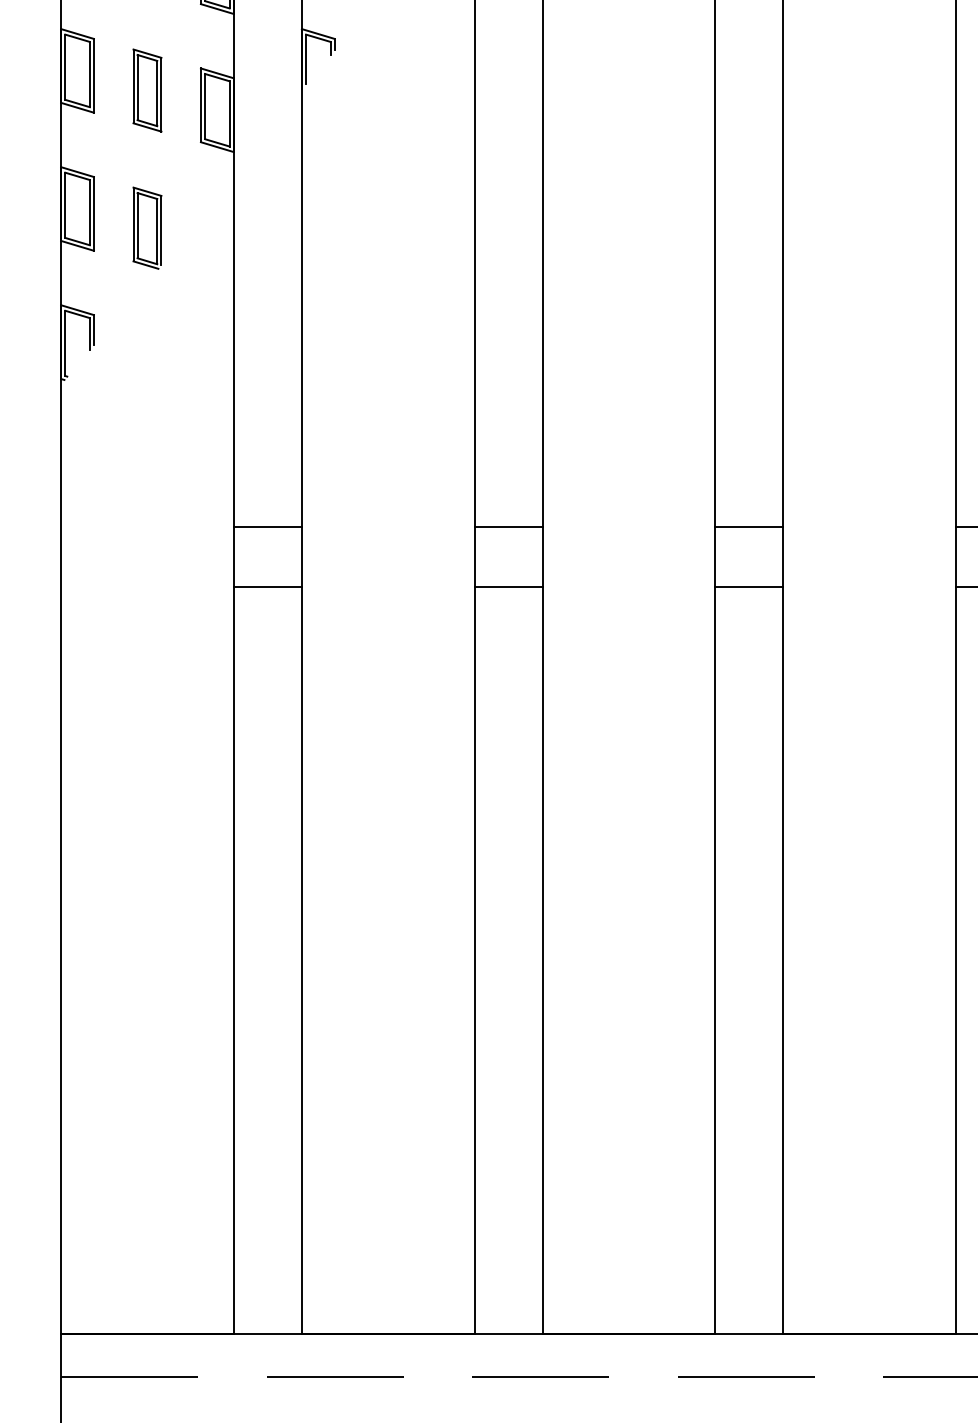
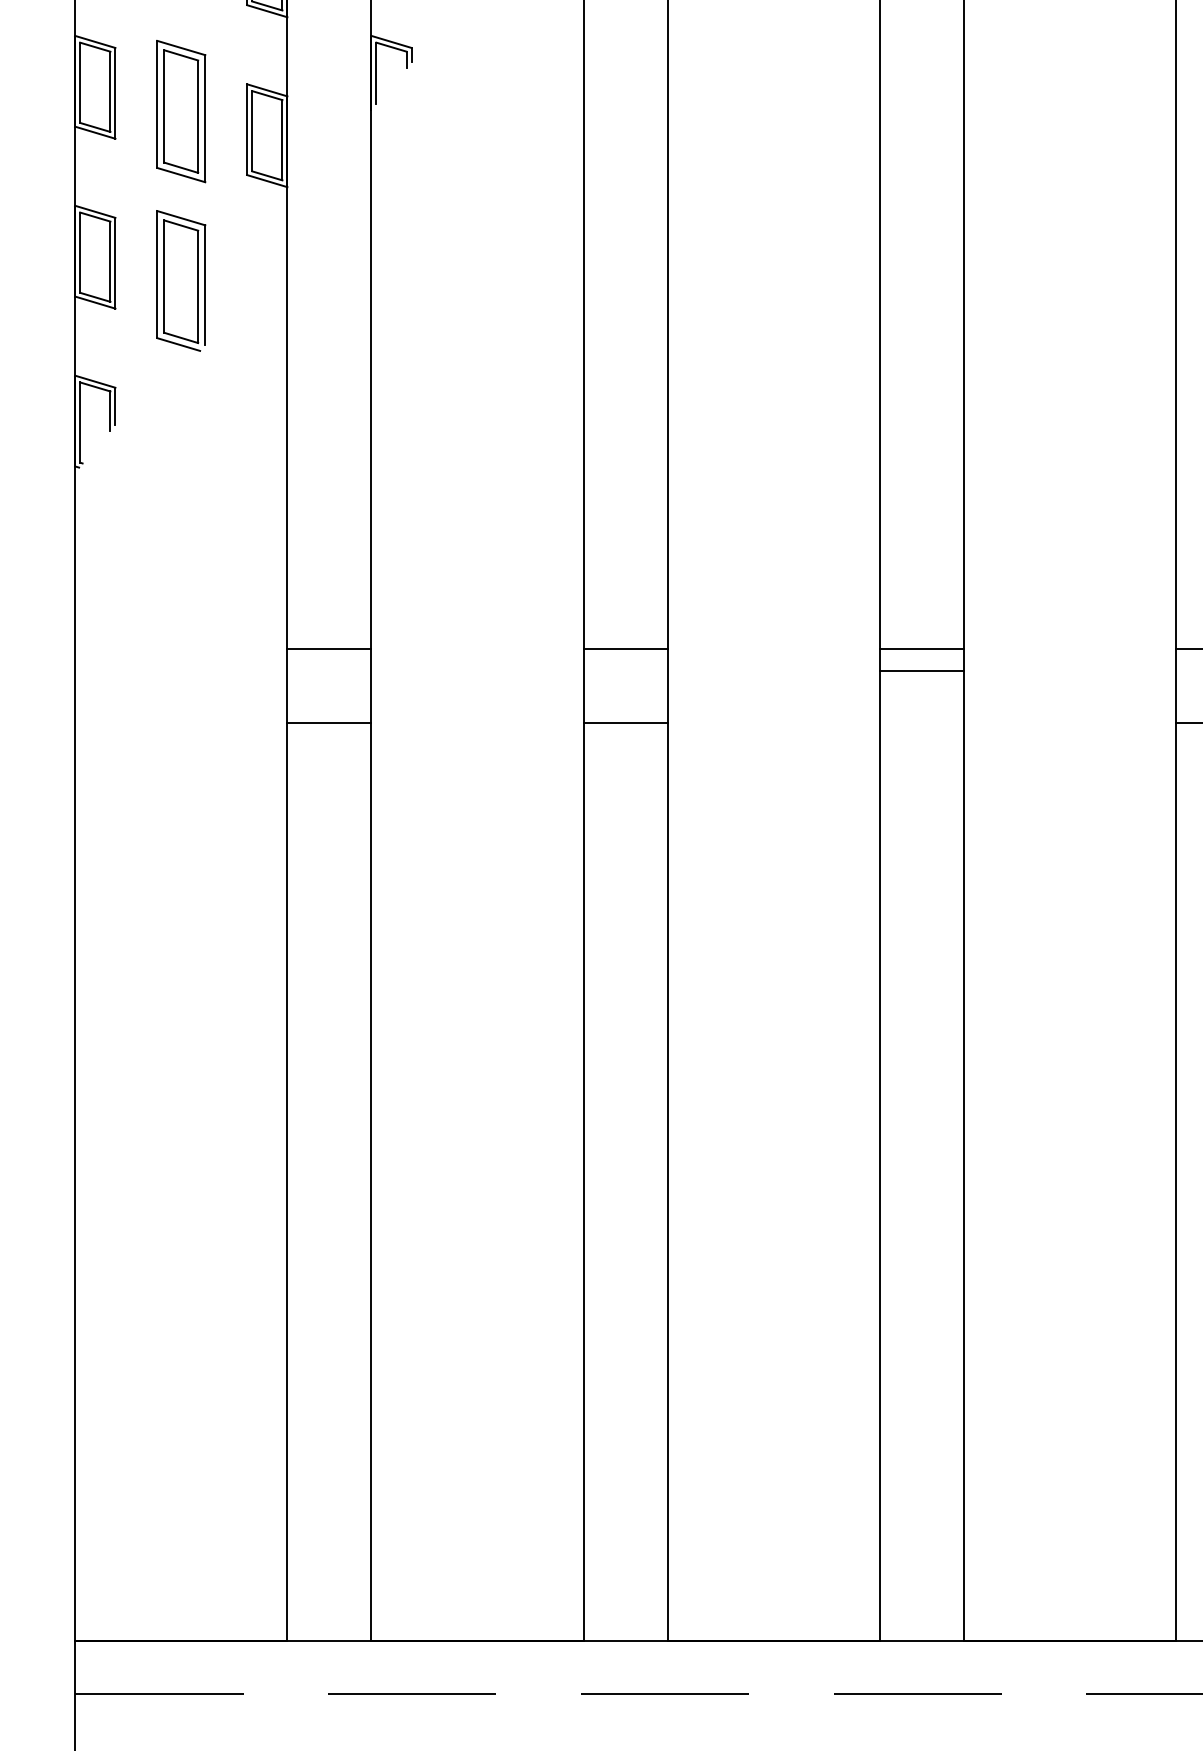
part: (147, 90) -> (181, 111), size x1.4
part: (147, 227) -> (181, 279), size x1.4
line: (749, 587) -> (922, 671), moved

